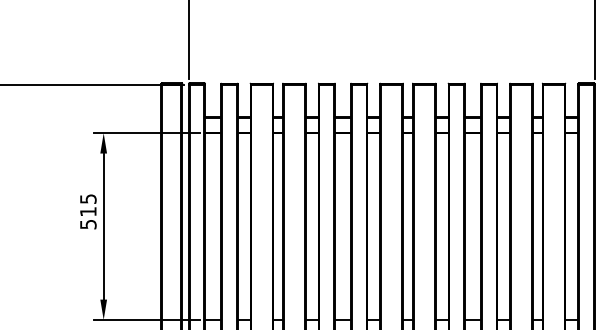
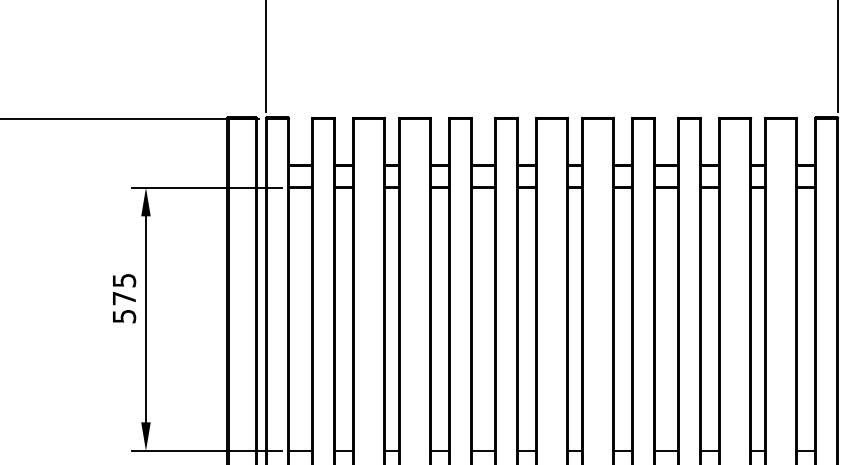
text: (88, 211) -> (124, 298), 515 -> 575

